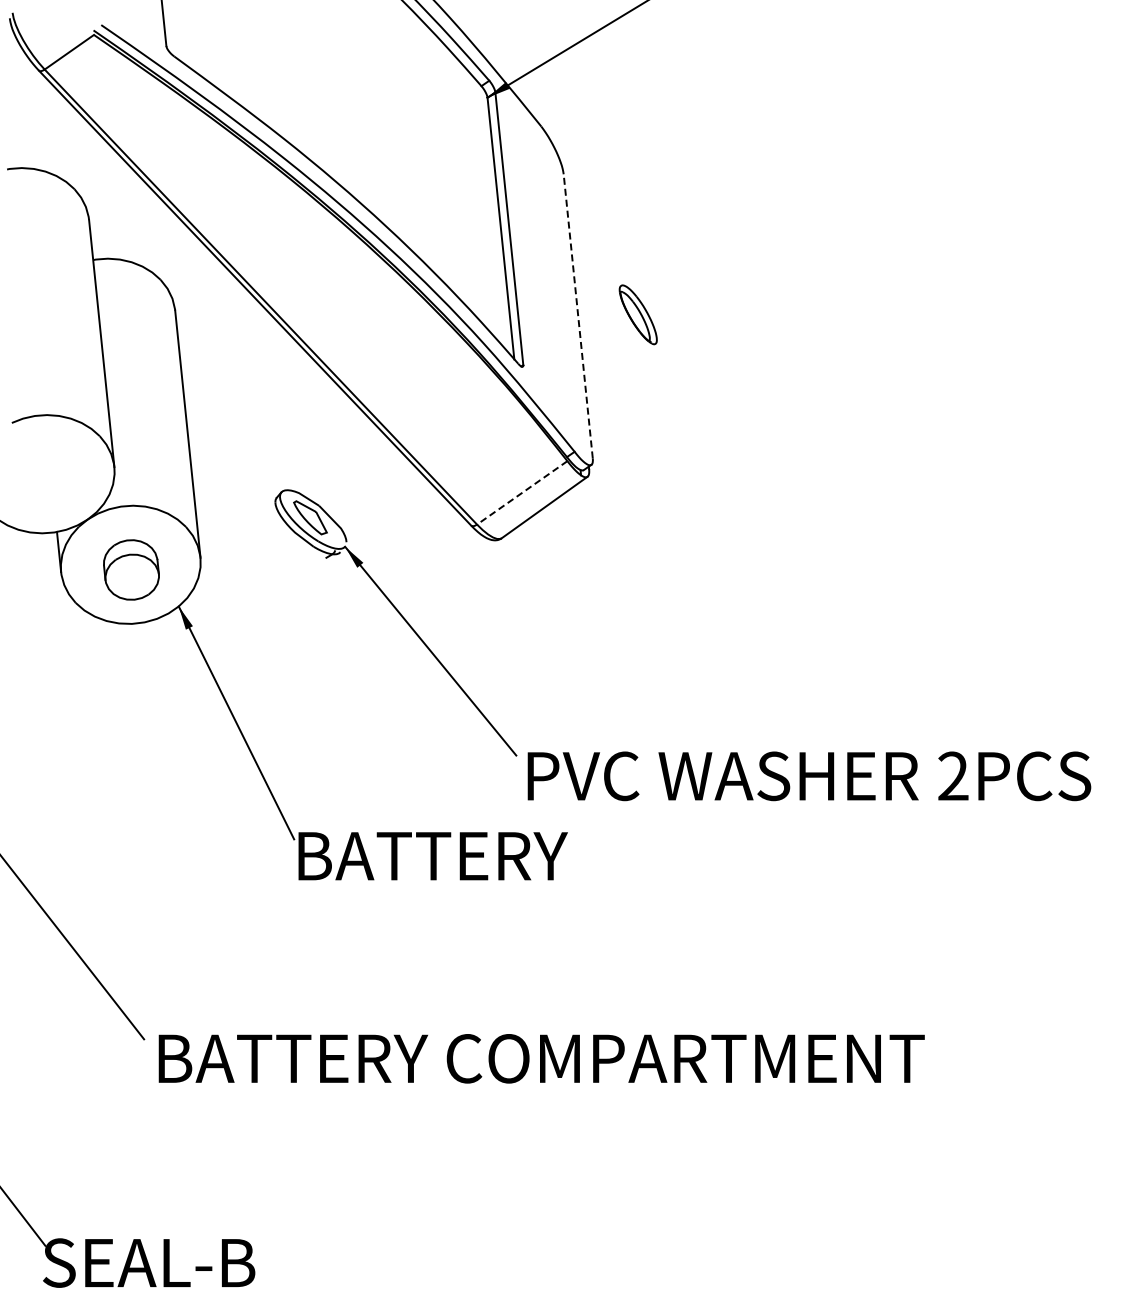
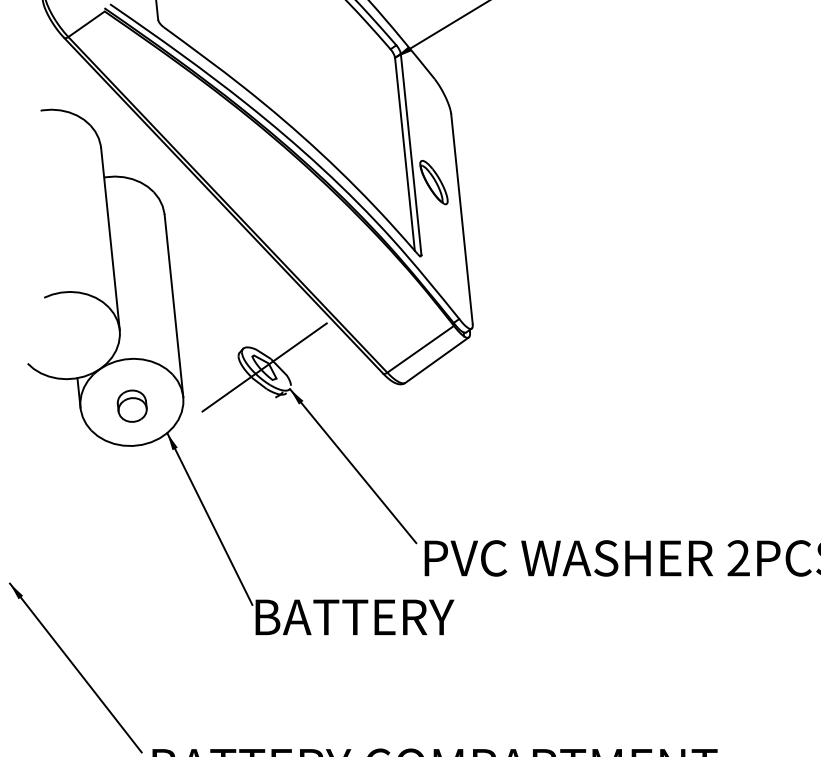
part: (637, 314) -> (433, 182), moved
line: (578, 316) -> (462, 219), dashed -> solid
line: (521, 493) -> (420, 349), dashed -> solid
line: (310, 517) -> (264, 367), added
part: (130, 569) -> (131, 405), size x0.71

